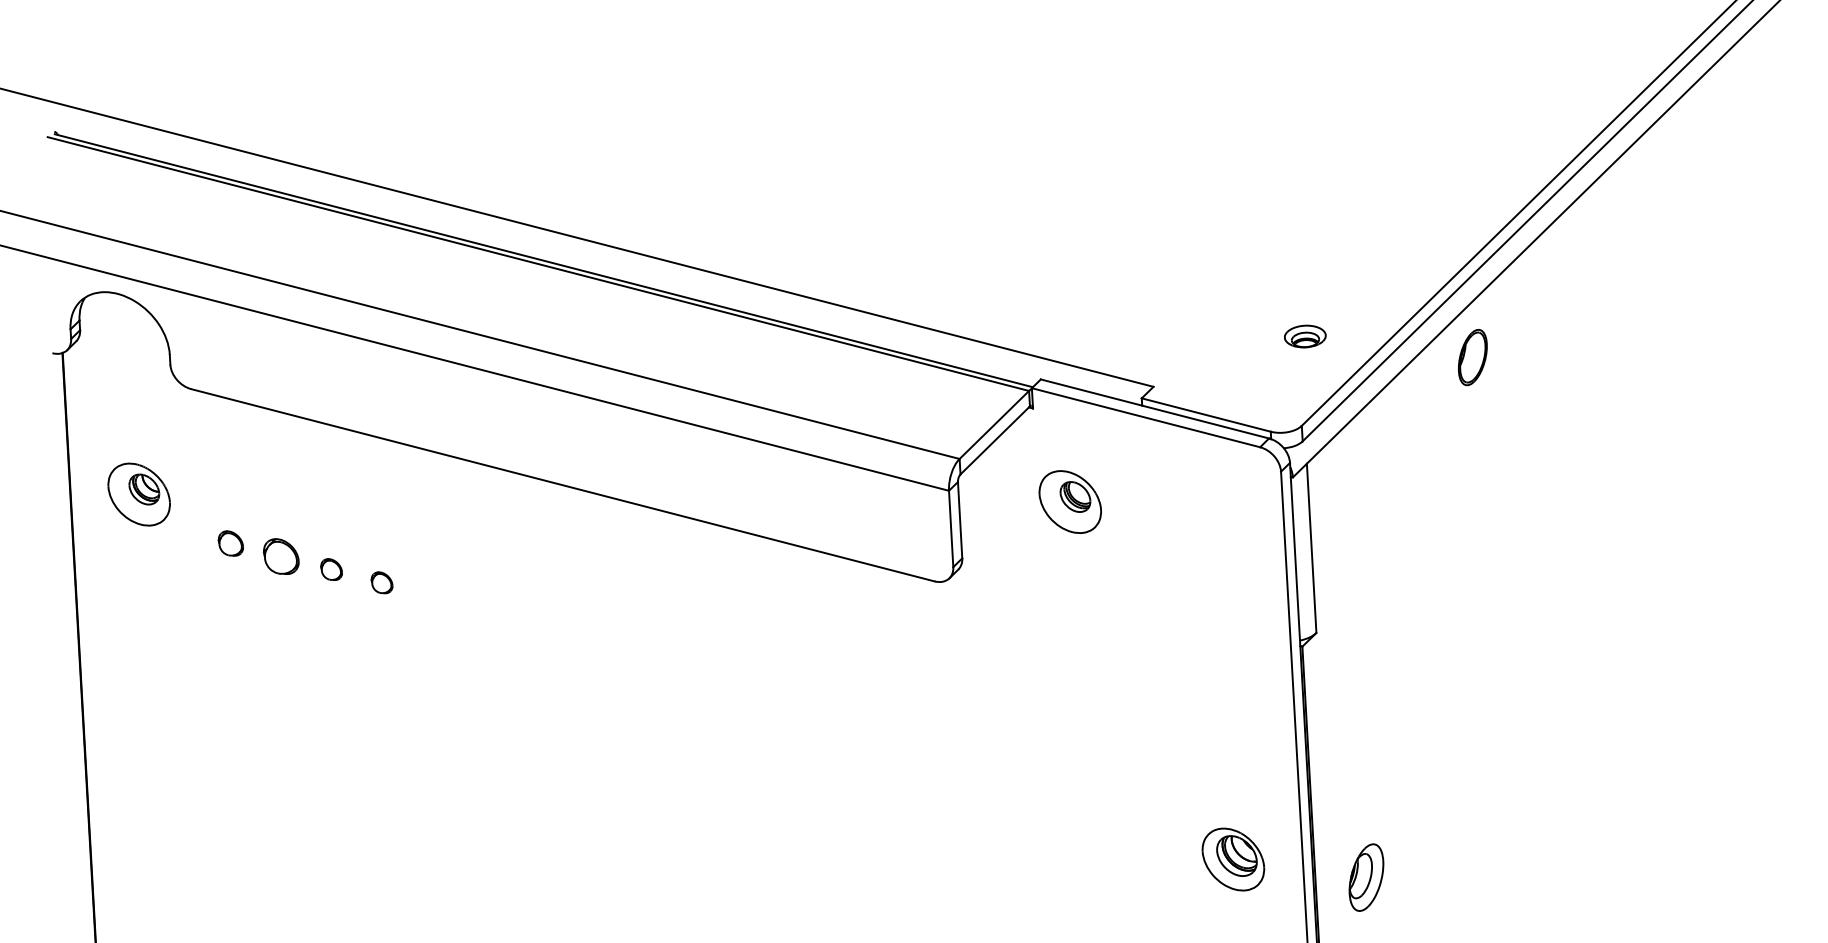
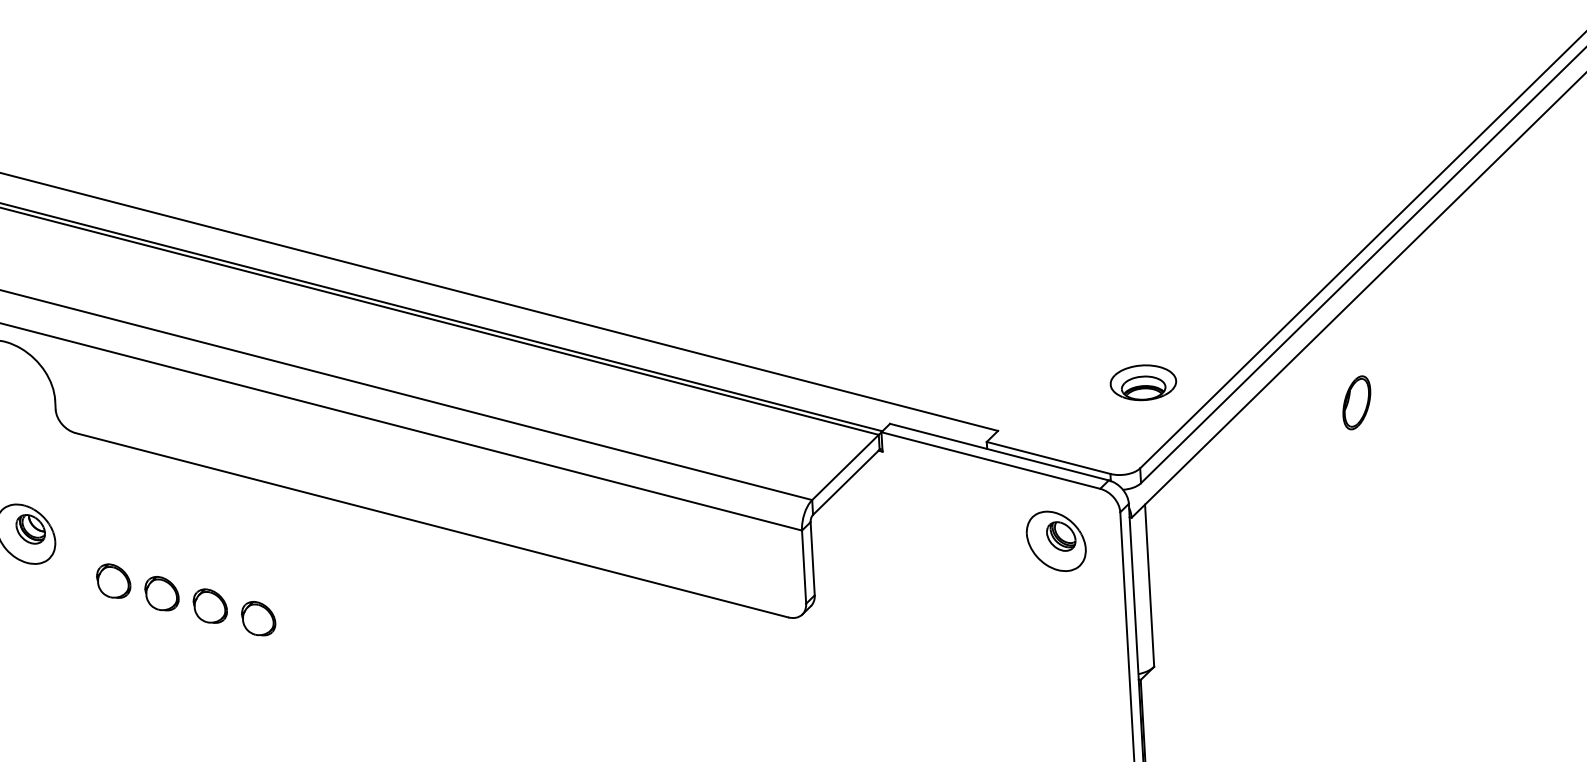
part: (1305, 336) -> (1143, 382), size x1.67
part: (1472, 357) -> (1356, 402), moved
part: (1069, 501) -> (1055, 540), moved
part: (230, 543) -> (113, 581), size x1.43
part: (331, 569) -> (210, 606), size x1.67
part: (381, 582) -> (258, 618), size x1.67

